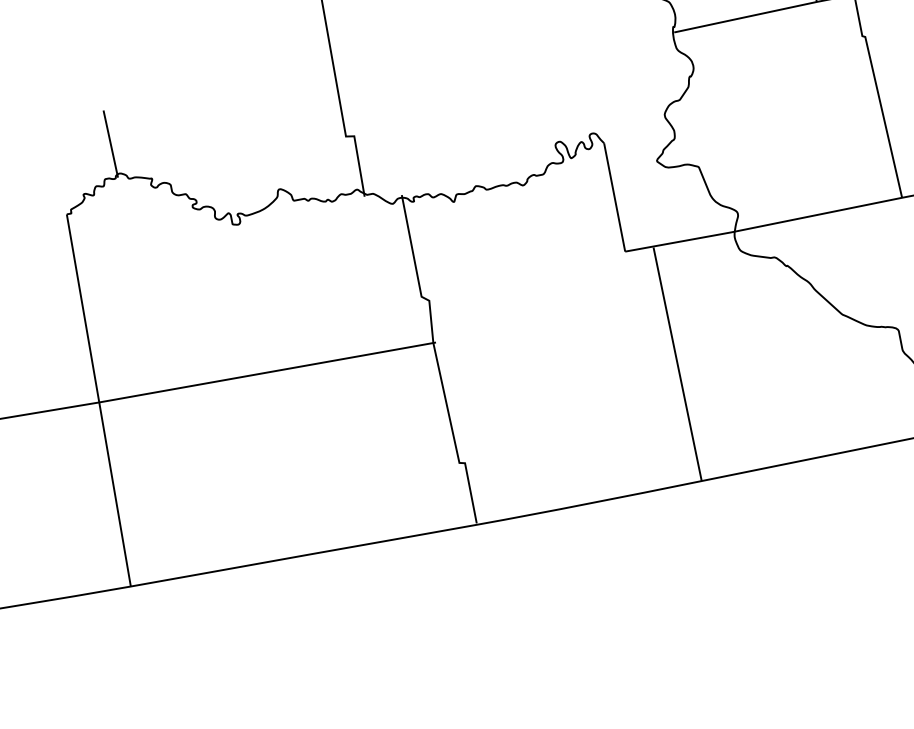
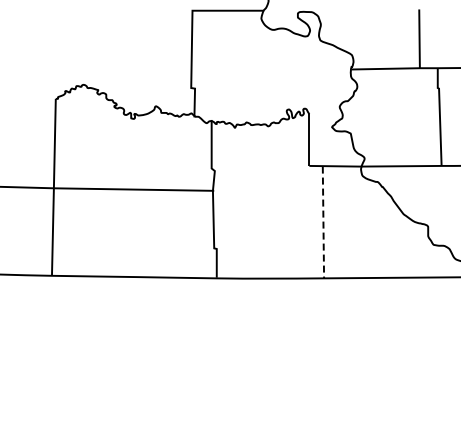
line: (111, 144) -> (82, 70), removed
line: (677, 364) -> (323, 222), solid -> dashed

